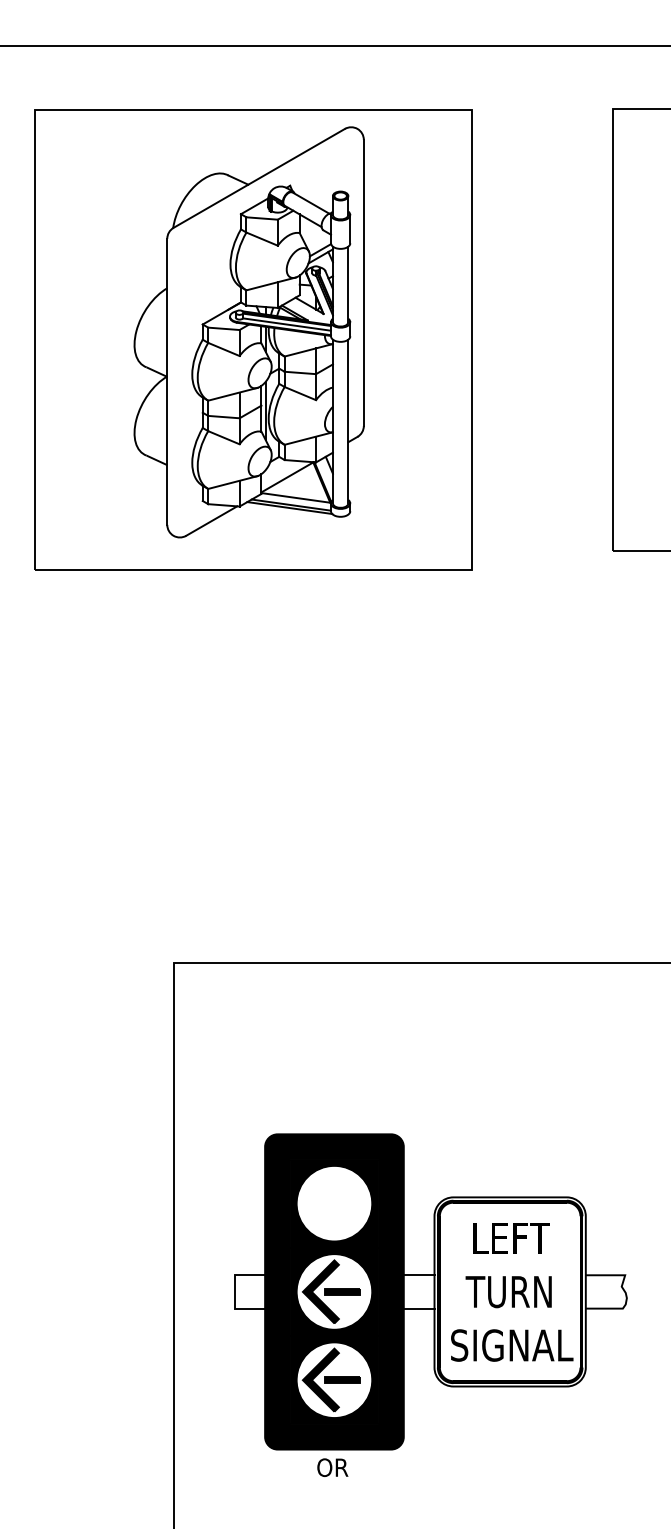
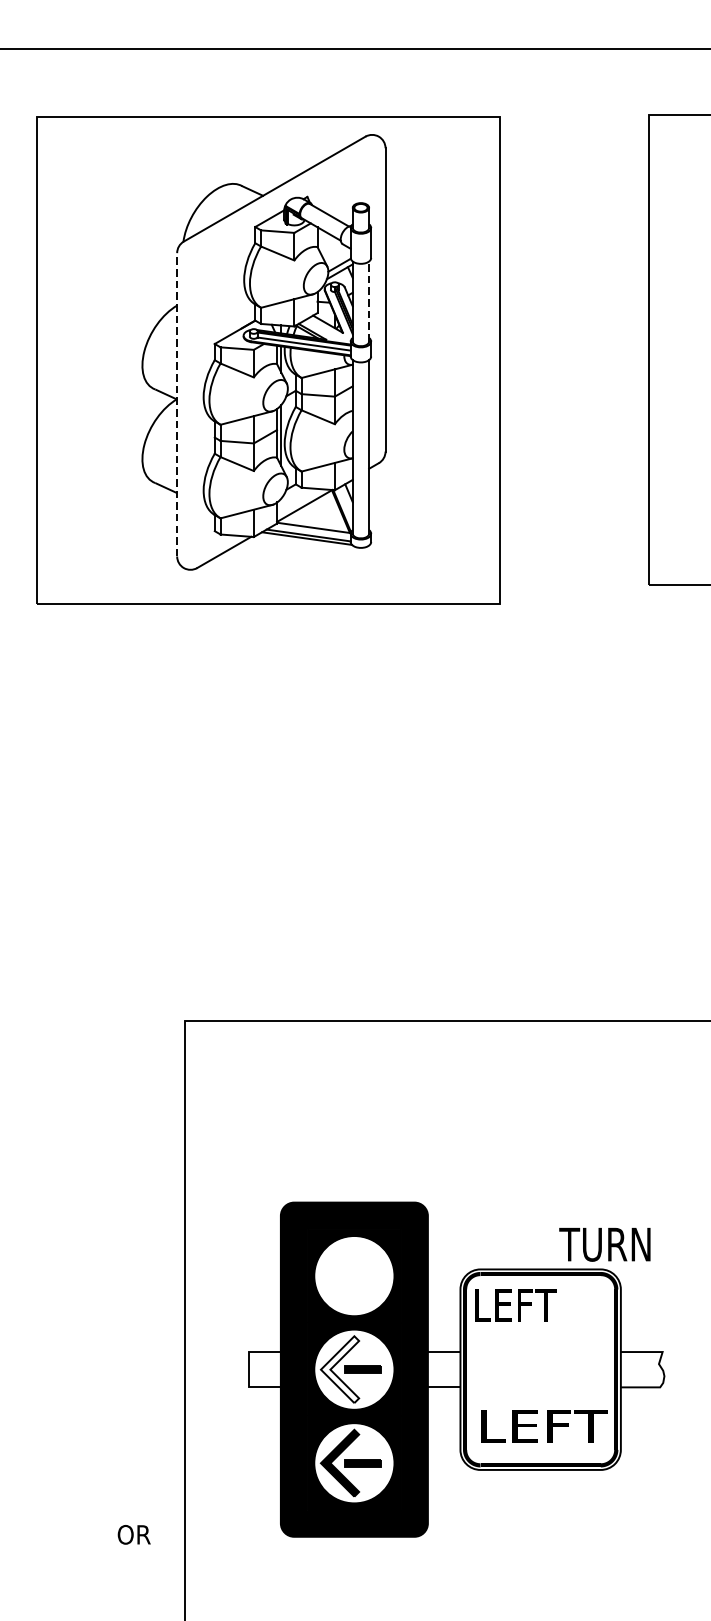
line: (348, 284) -> (369, 301), solid -> dashed
line: (167, 381) -> (177, 404), solid -> dashed
text: (511, 1238) -> (515, 1305), moved
fill: (320, 1291) -> (339, 1369), removed
text: (508, 1292) -> (604, 1245), moved
text: (512, 1345) -> (543, 1426), SIGNAL -> LEFT
text: (332, 1467) -> (133, 1534), moved

